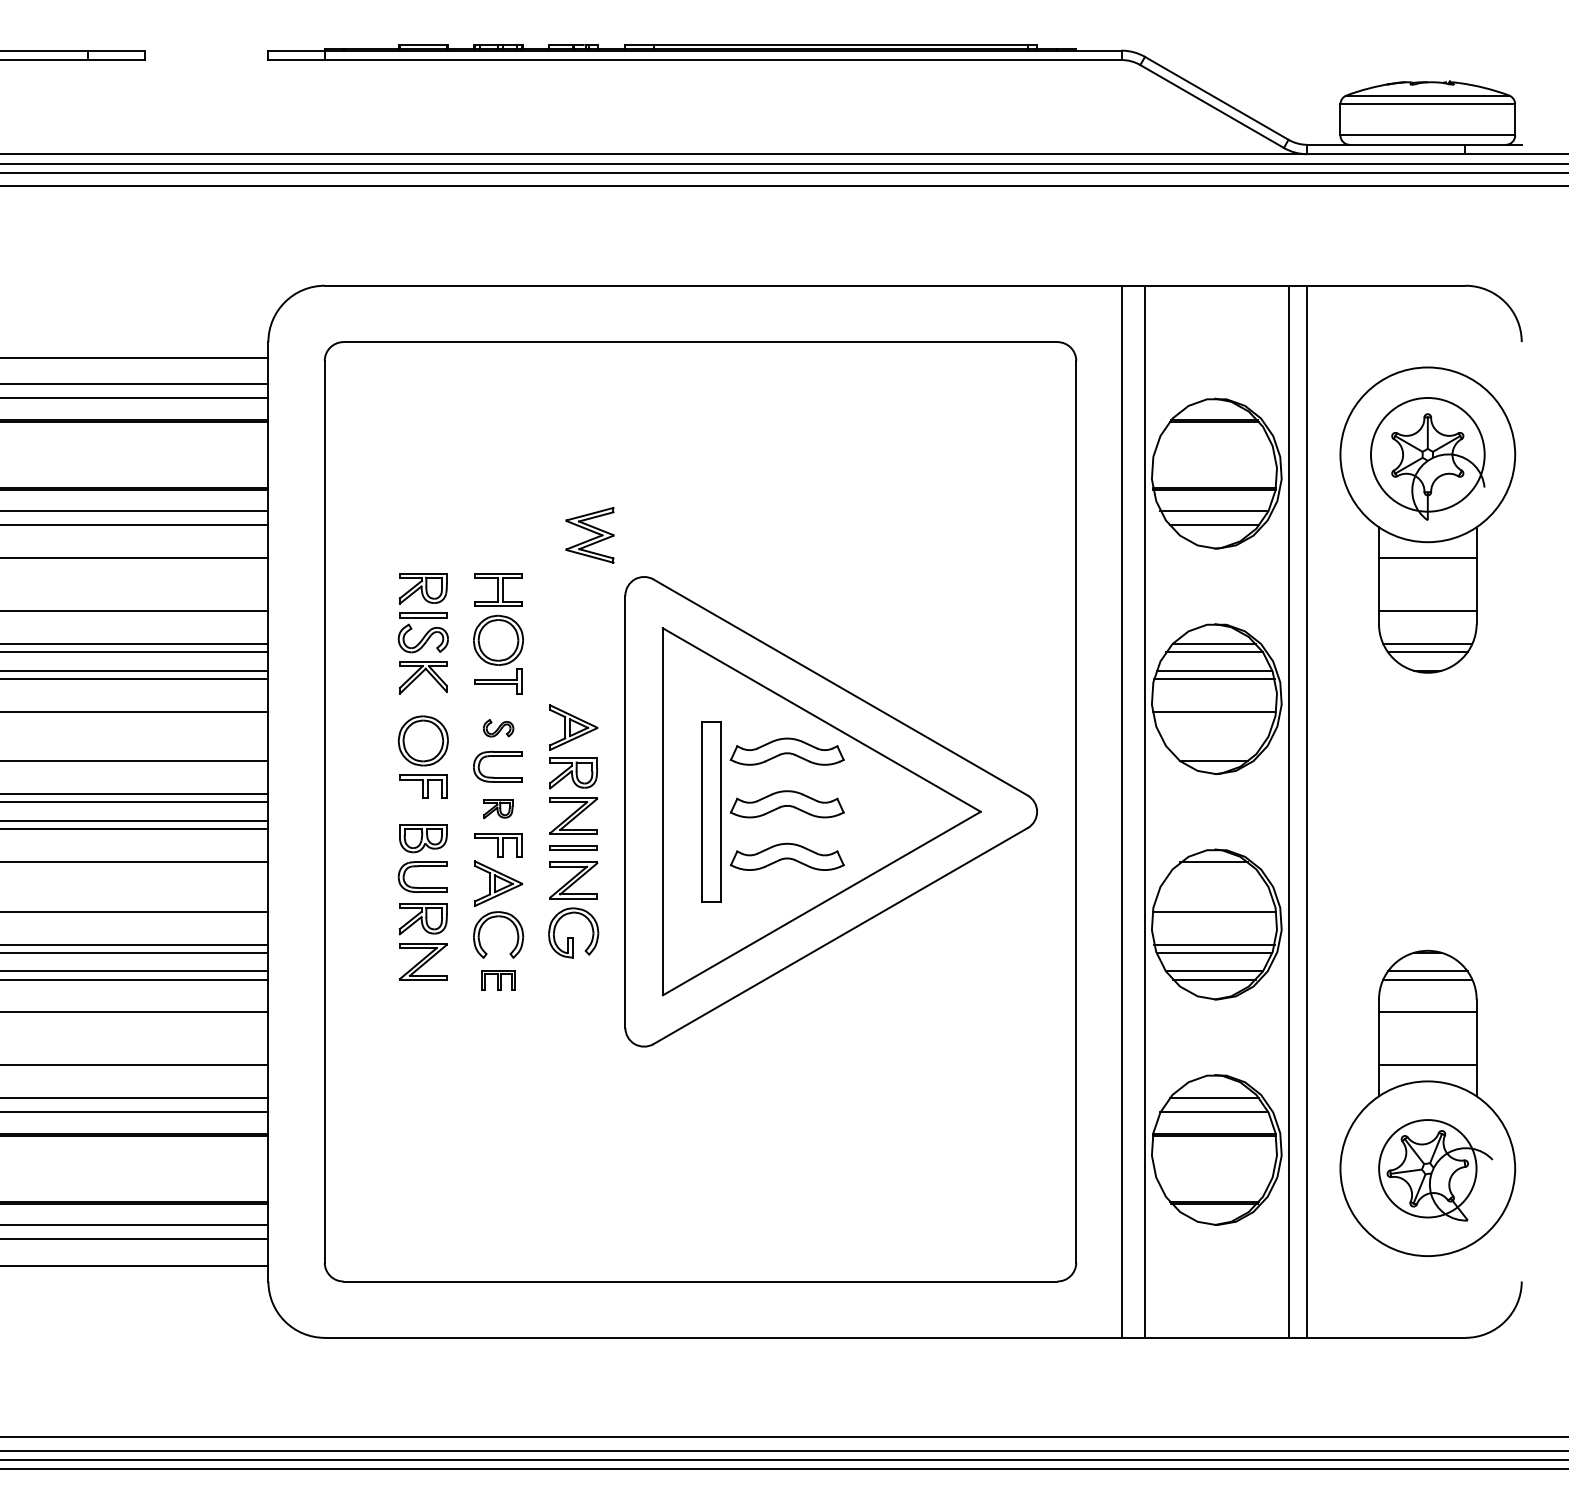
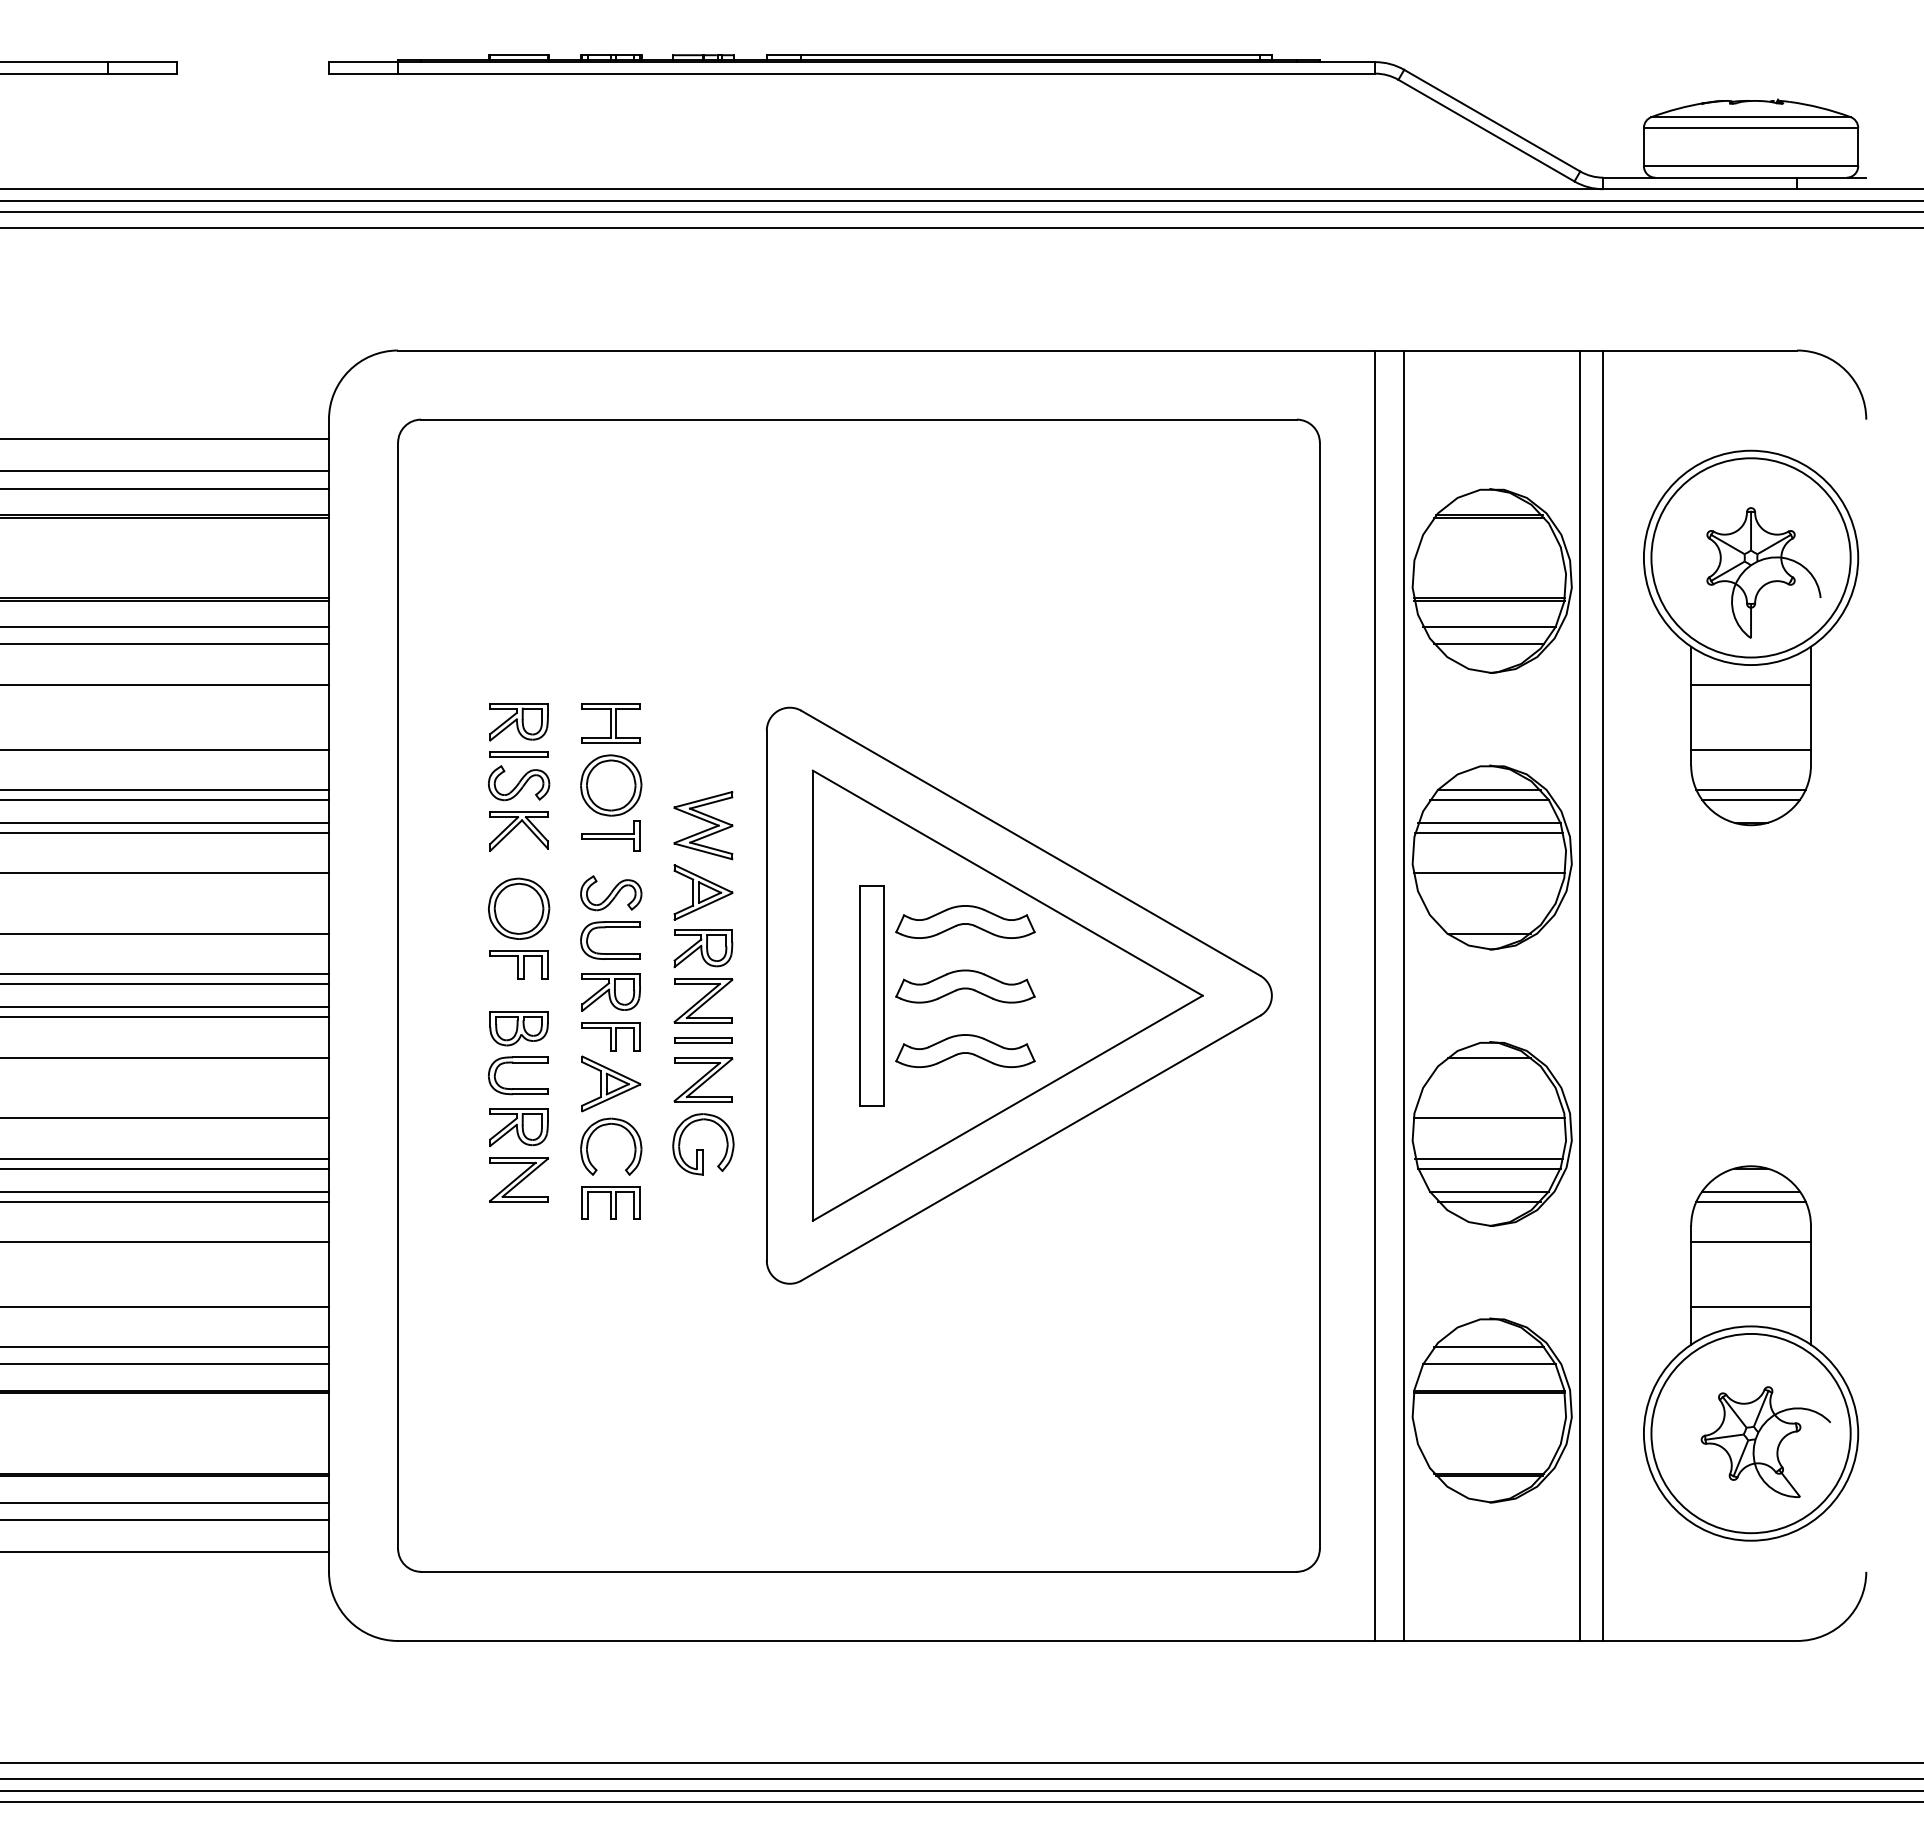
circle: (1427, 454) -> (1750, 557), size x1.43
part: (590, 535) -> (703, 825), moved
part: (498, 728) -> (611, 893), size x1.67
part: (497, 809) -> (610, 992), size x1.67
part: (497, 980) -> (610, 1202), size x1.43
circle: (1427, 1168) -> (1750, 1433), size x1.67

